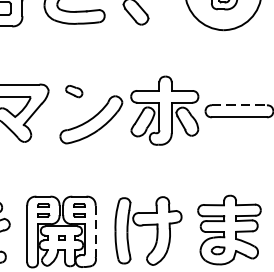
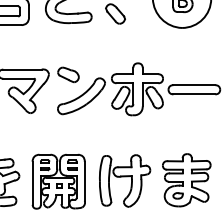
part: (74, 91) -> (68, 74), size x1.67
line: (239, 105) -> (194, 85), dashed -> solid
line: (95, 231) -> (84, 181), dashed -> solid

